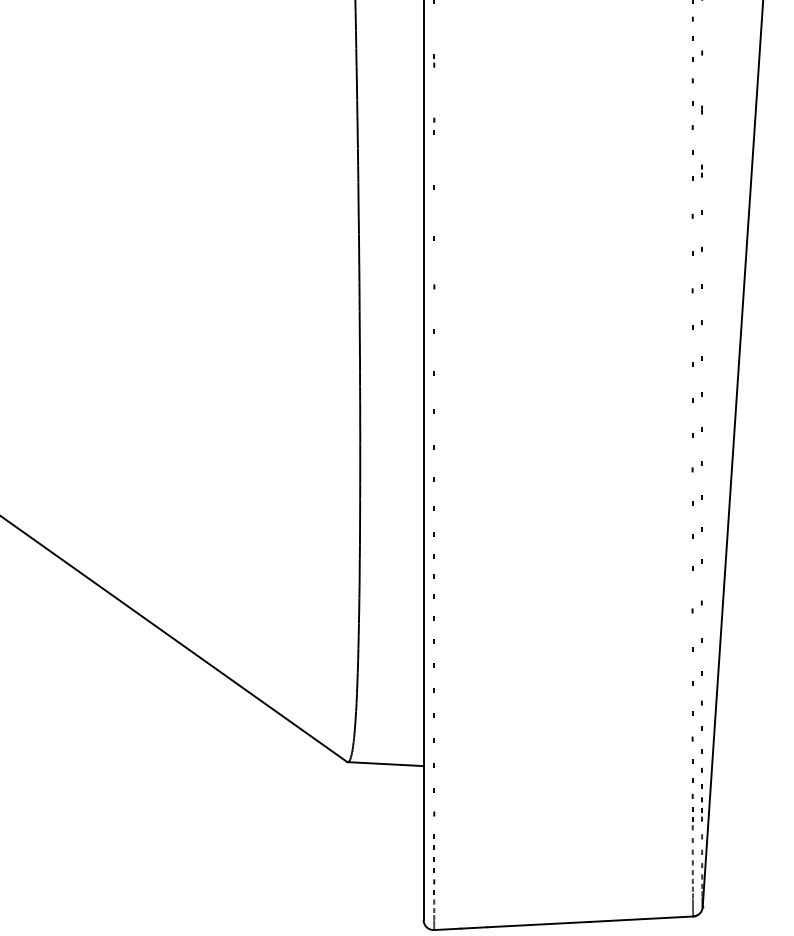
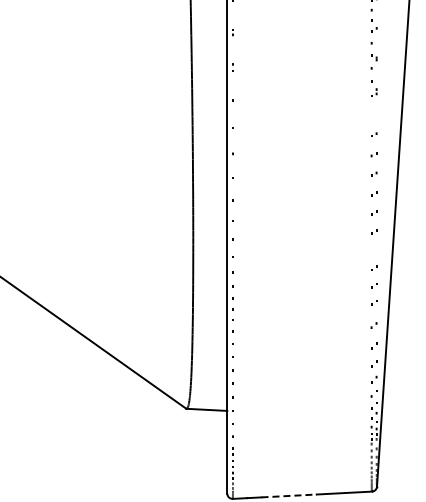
part: (696, 215) -> (373, 115), removed
part: (696, 467) -> (373, 250), removed
line: (539, 923) -> (289, 495), solid -> dashed

